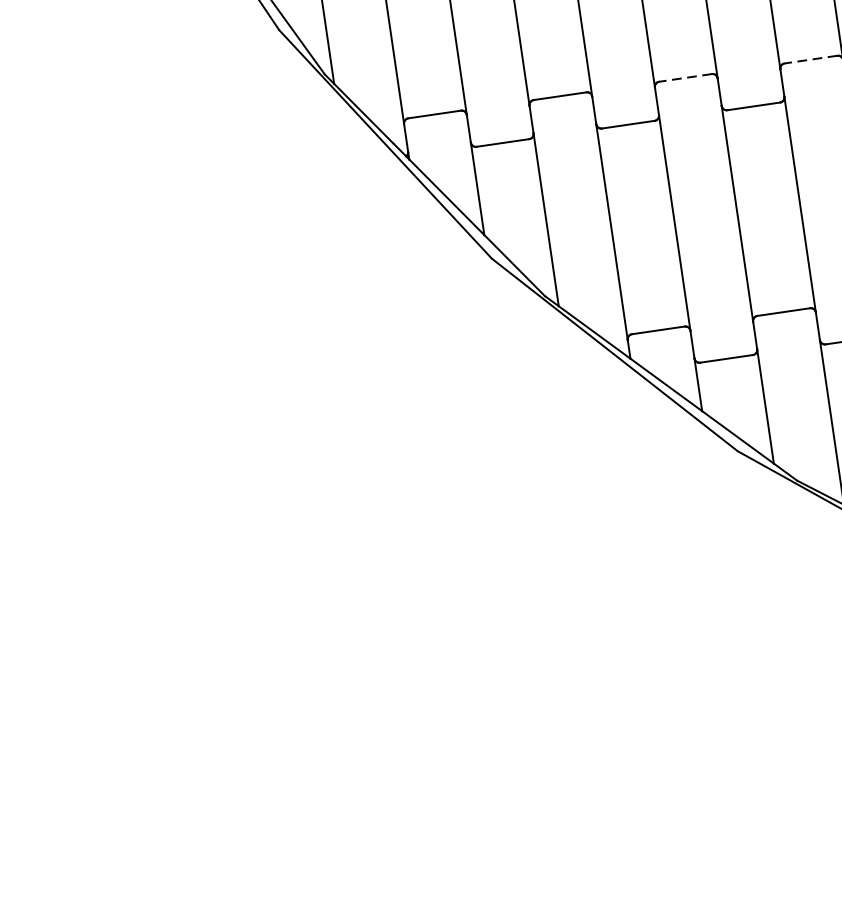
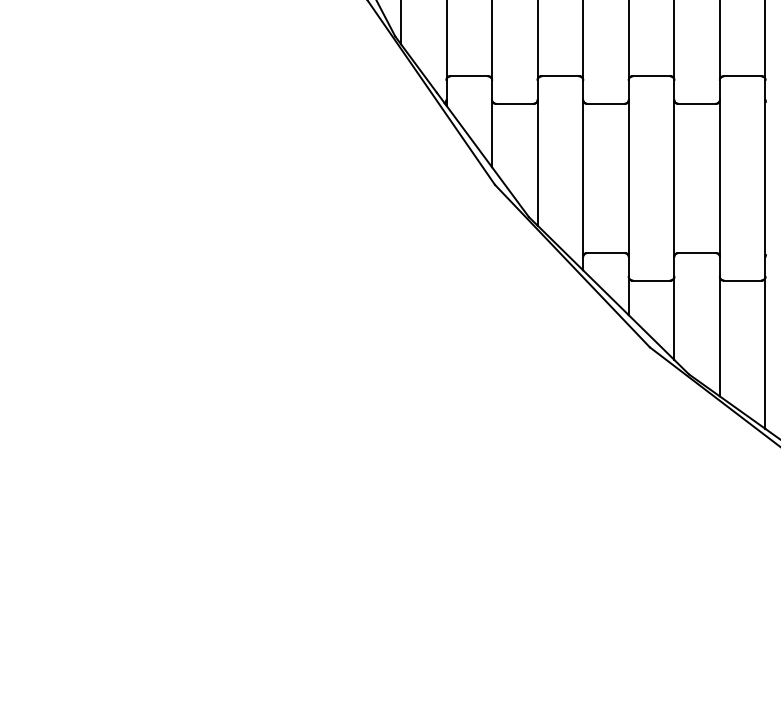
line: (810, 59) -> (742, 76), dashed -> solid
line: (685, 78) -> (651, 76), dashed -> solid

